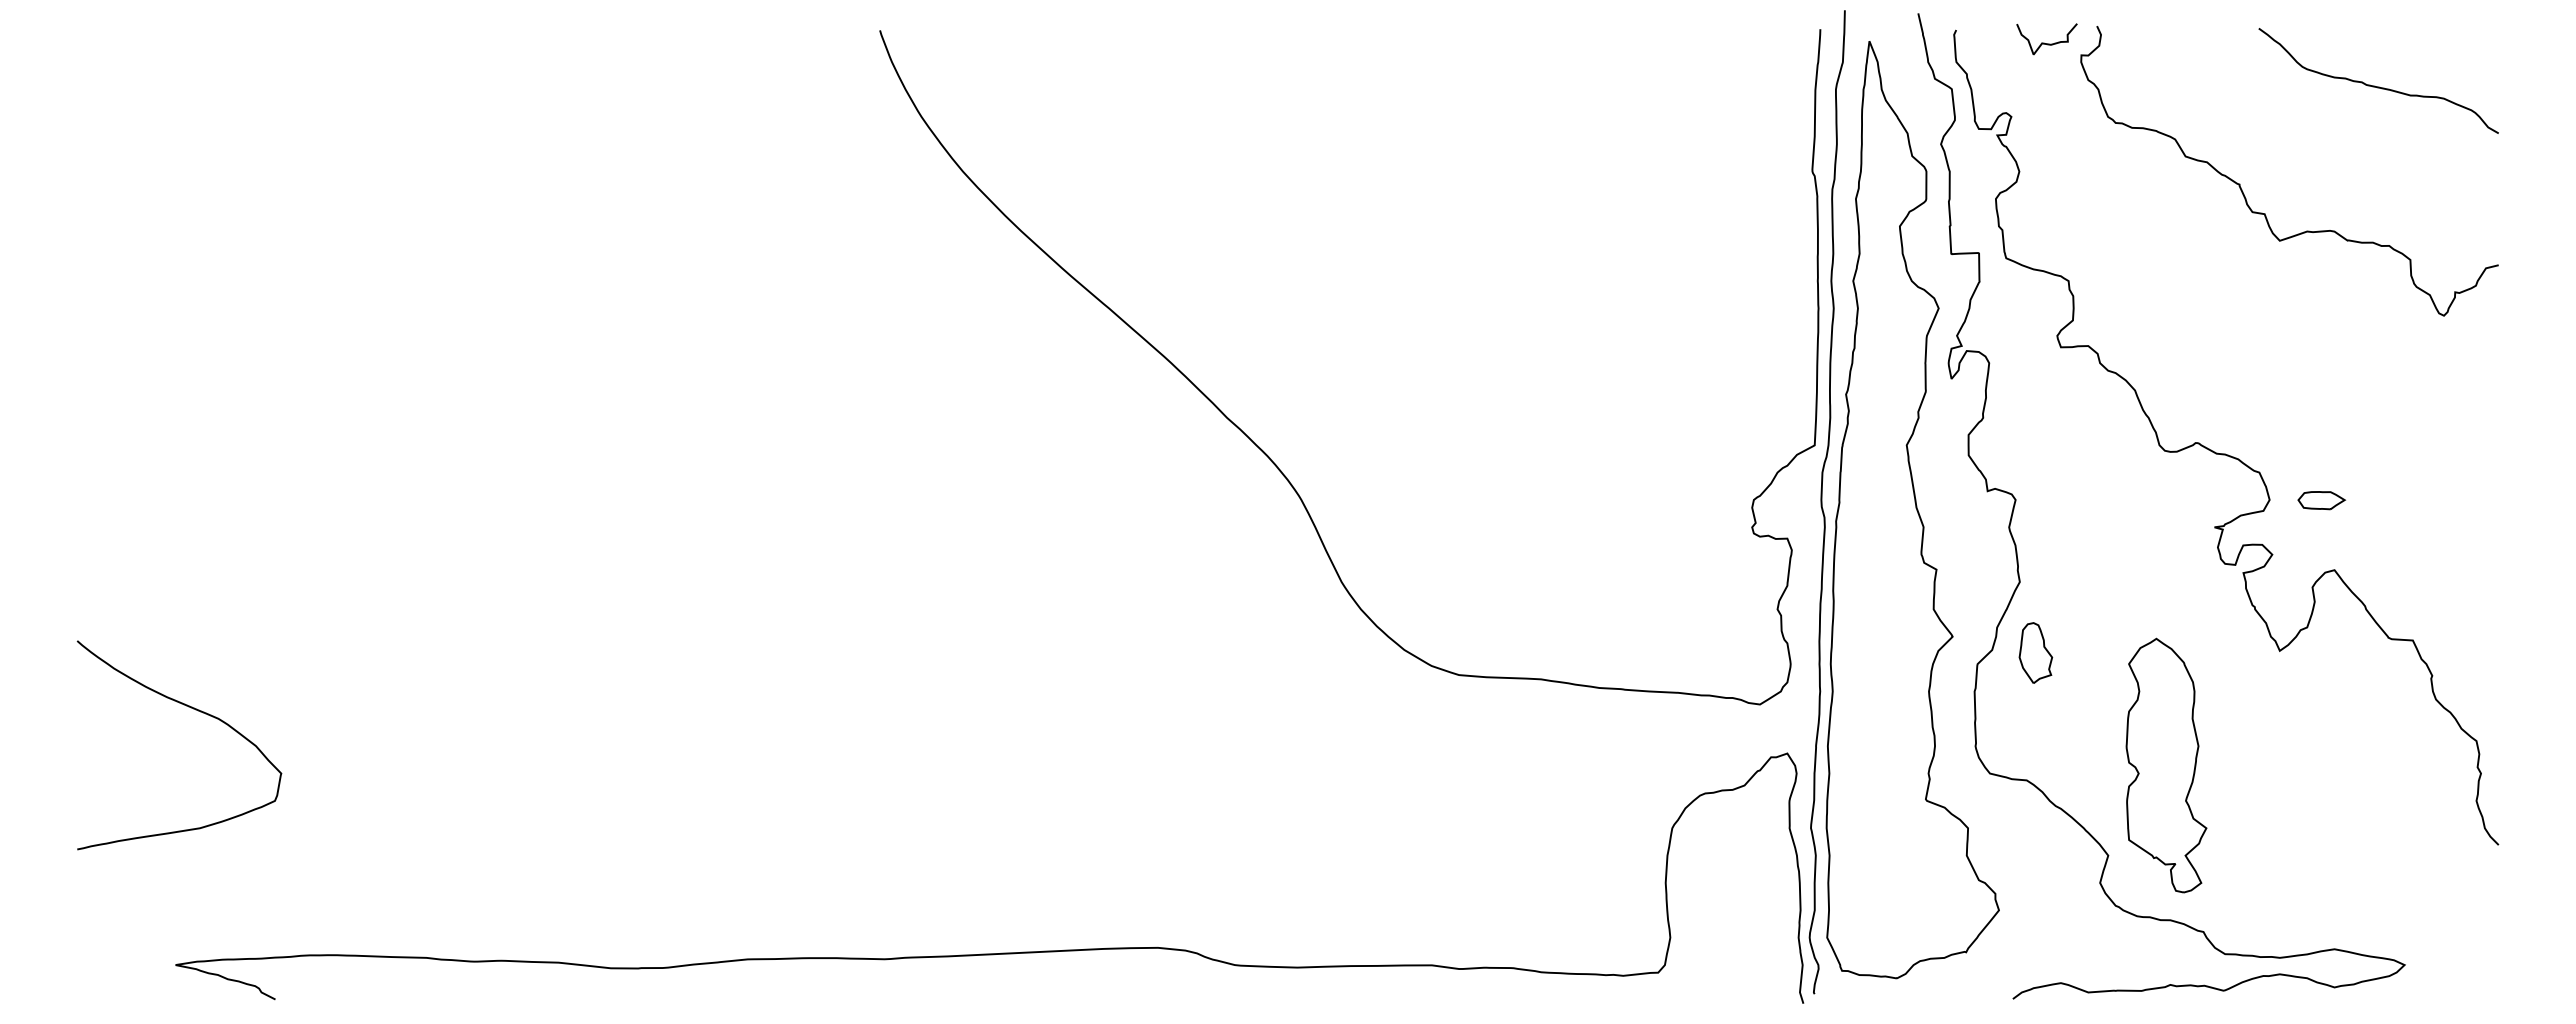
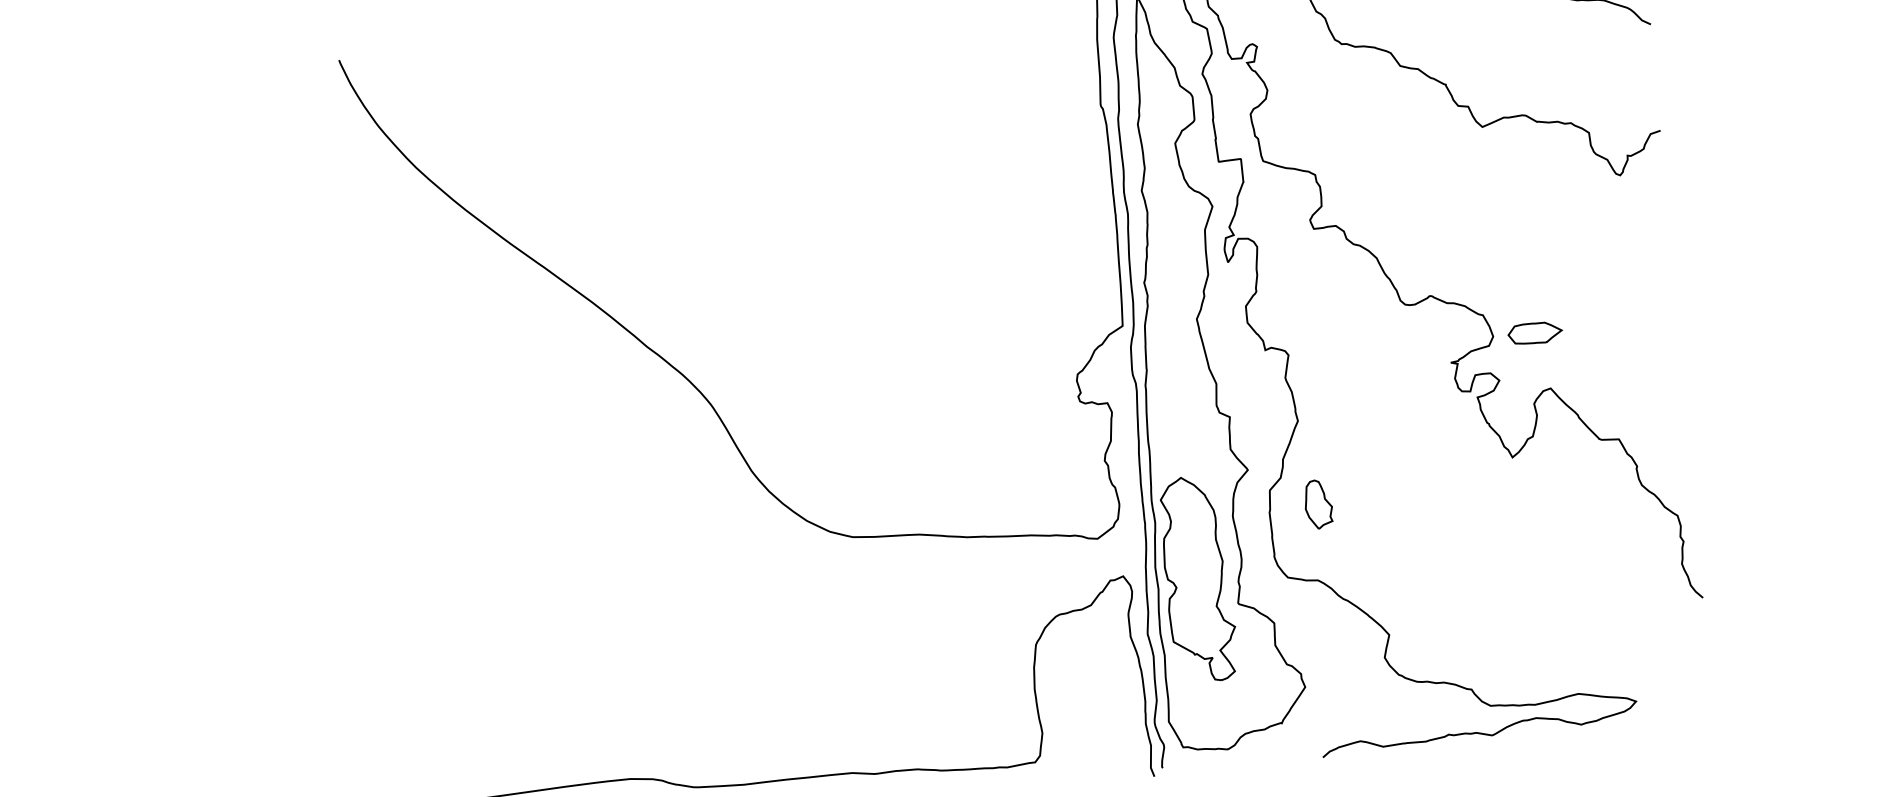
part: (2321, 500) -> (1535, 333), size x1.43
part: (2035, 652) -> (1318, 504), moved
part: (2166, 765) -> (1198, 579), moved

